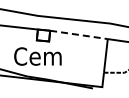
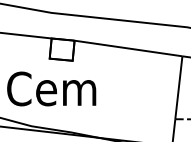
line: (79, 34) -> (129, 47), dashed -> solid

